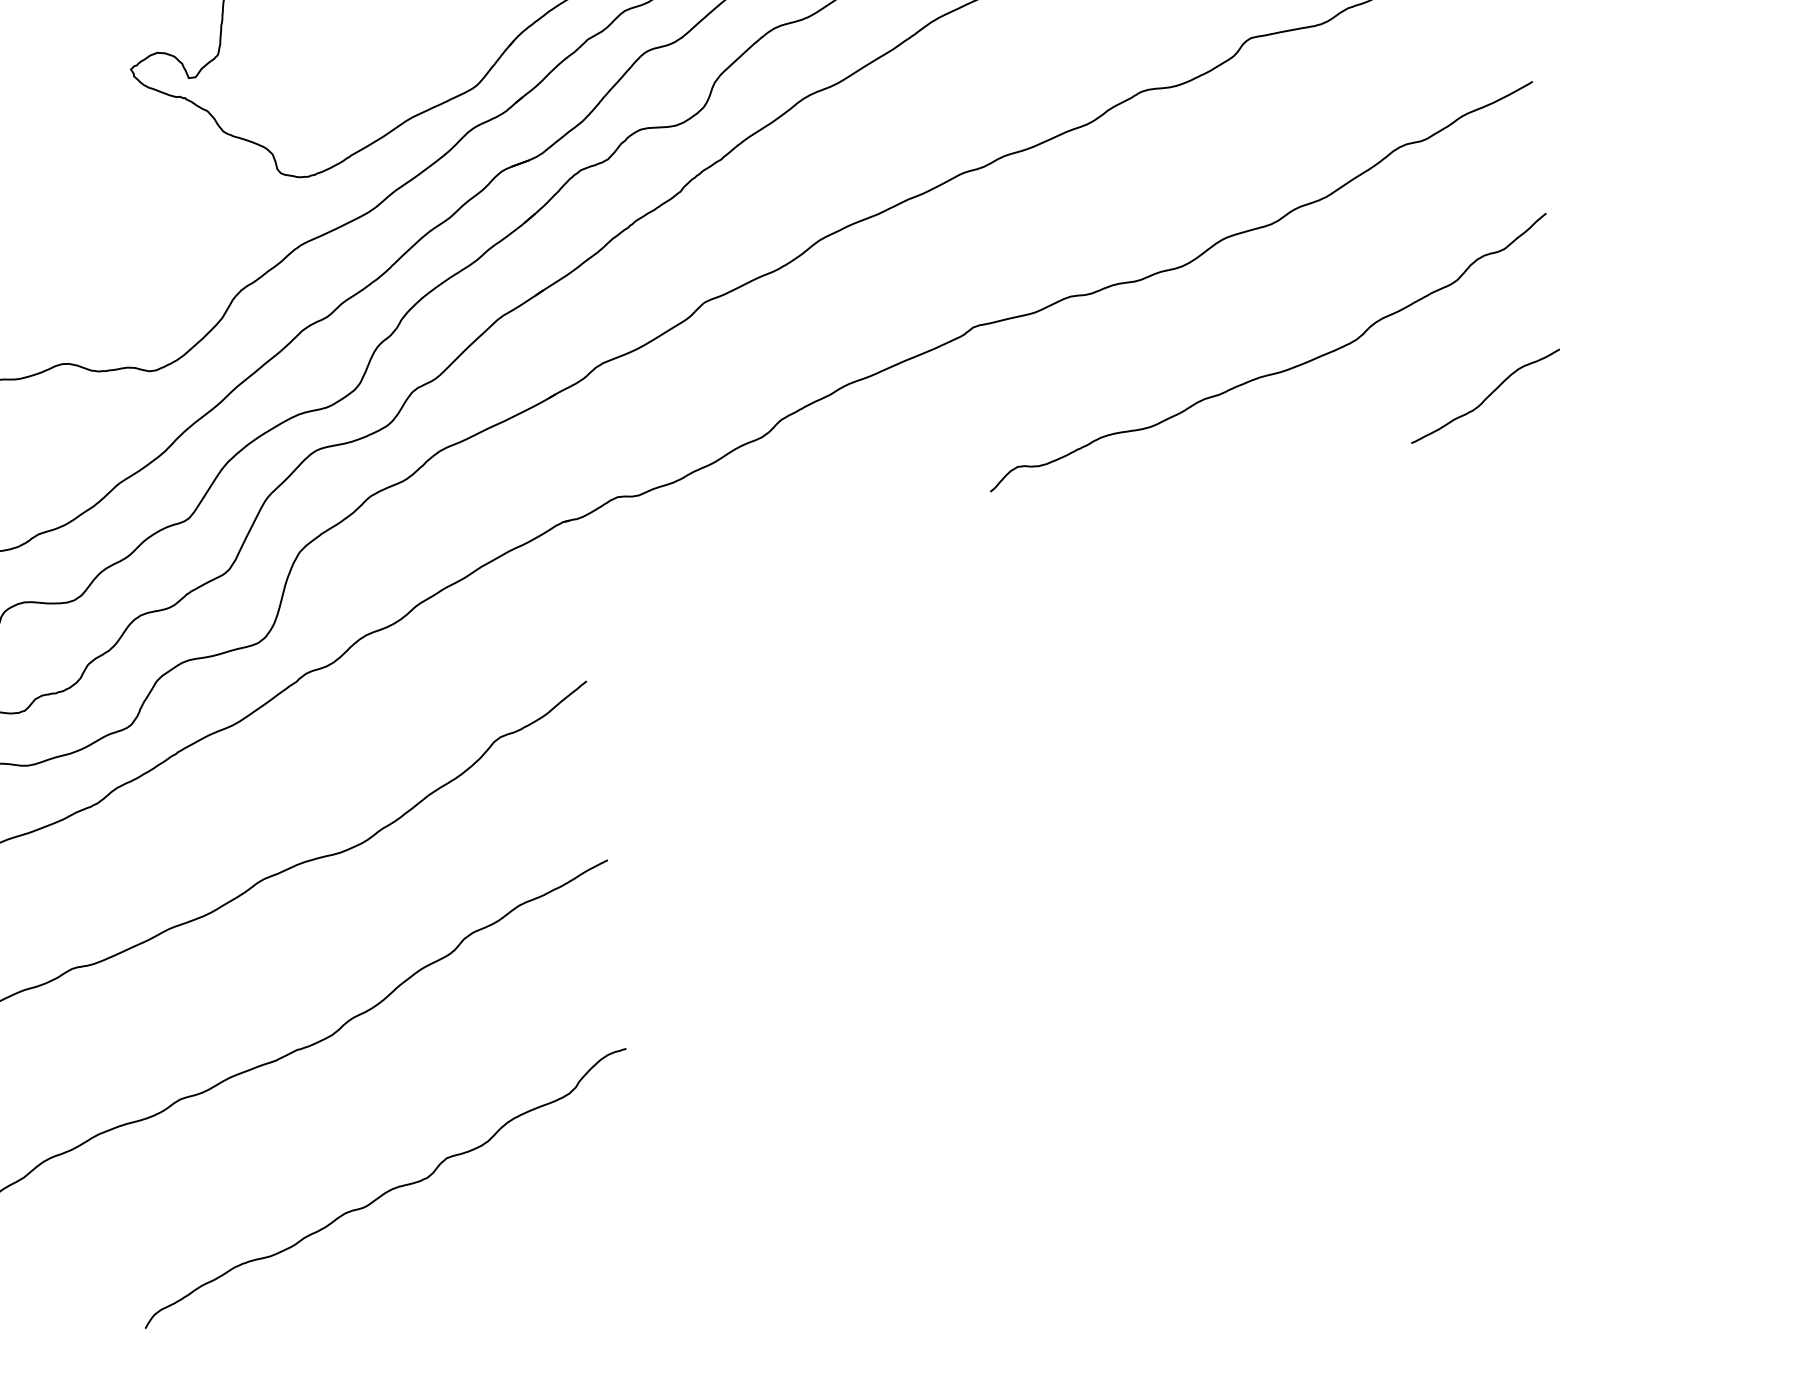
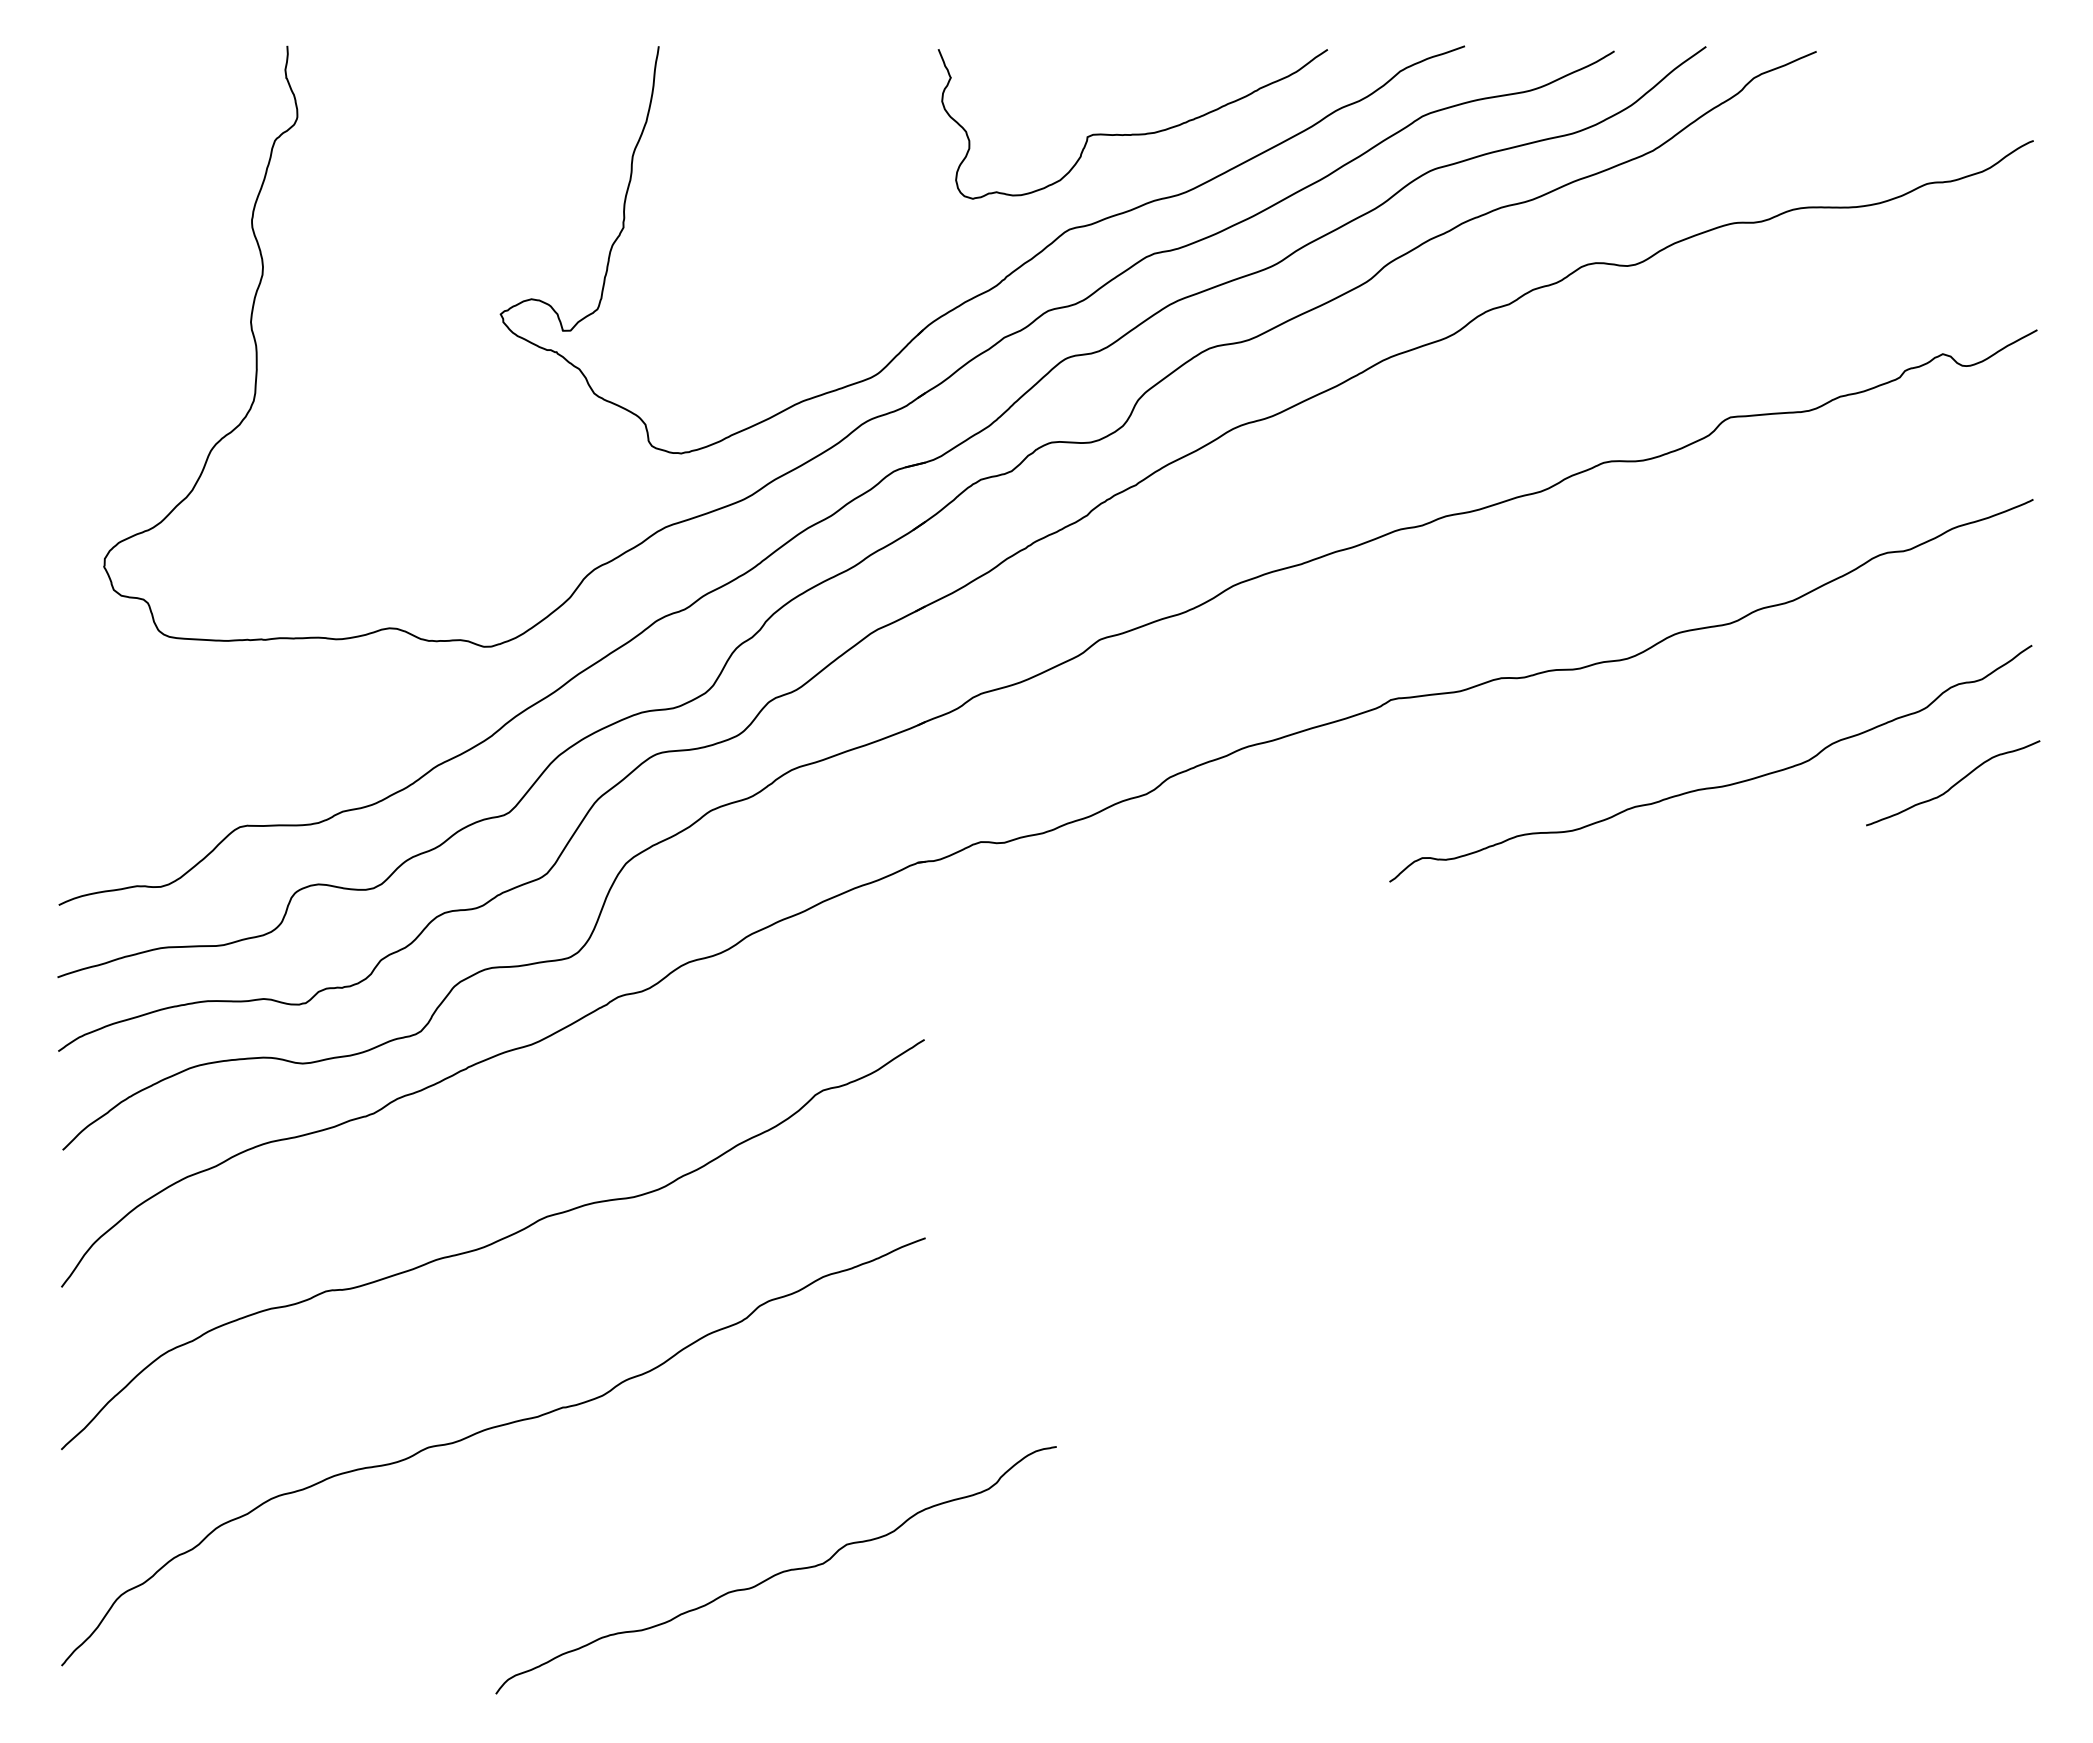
curve: (1485, 397) -> (1953, 784), moved
curve: (386, 1191) -> (776, 1573), moved

